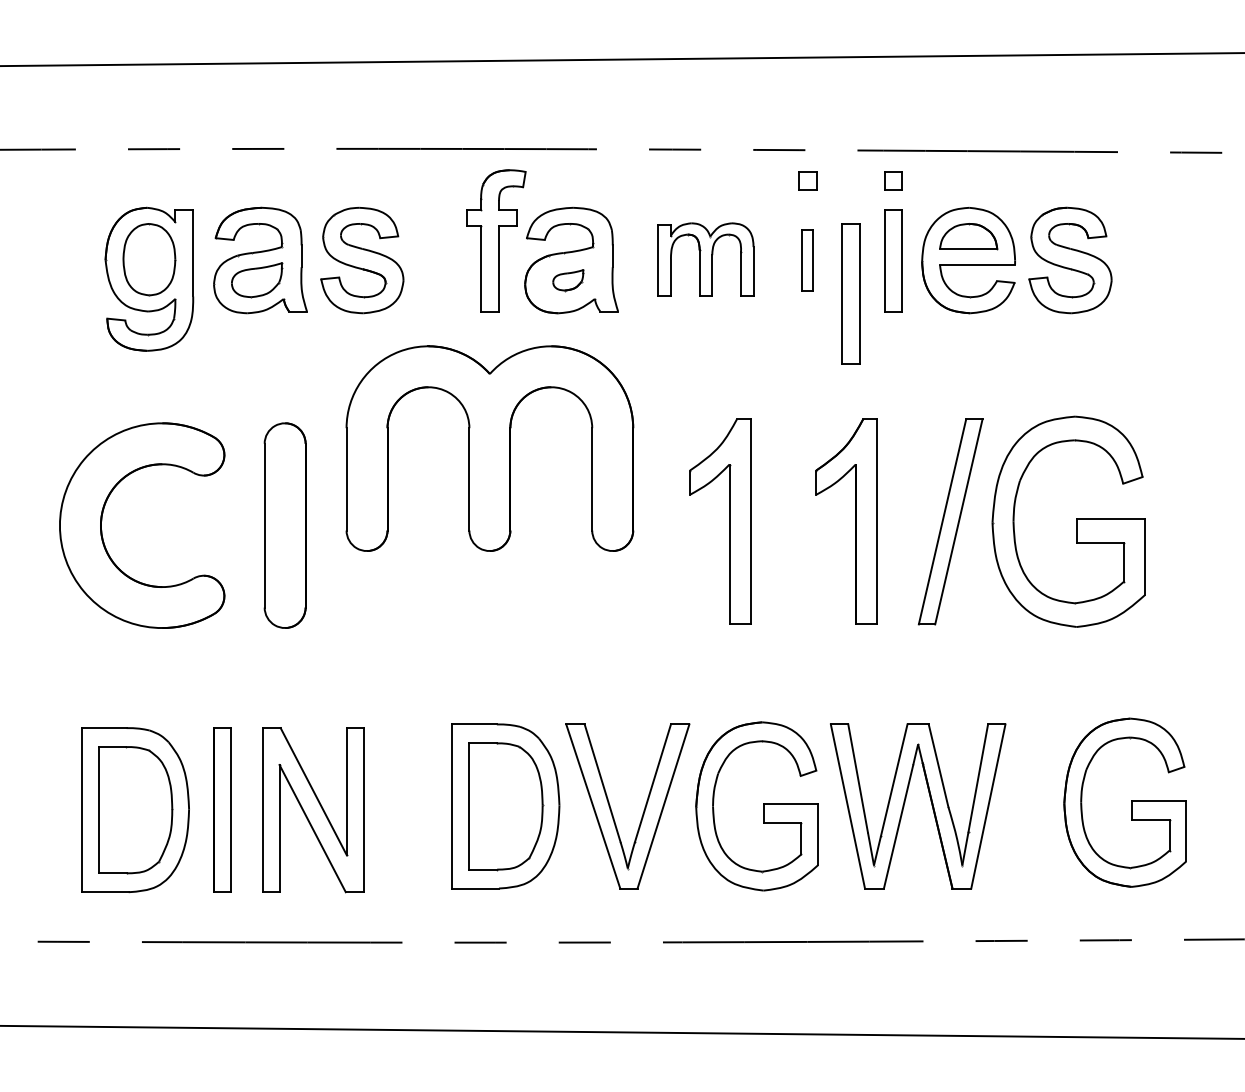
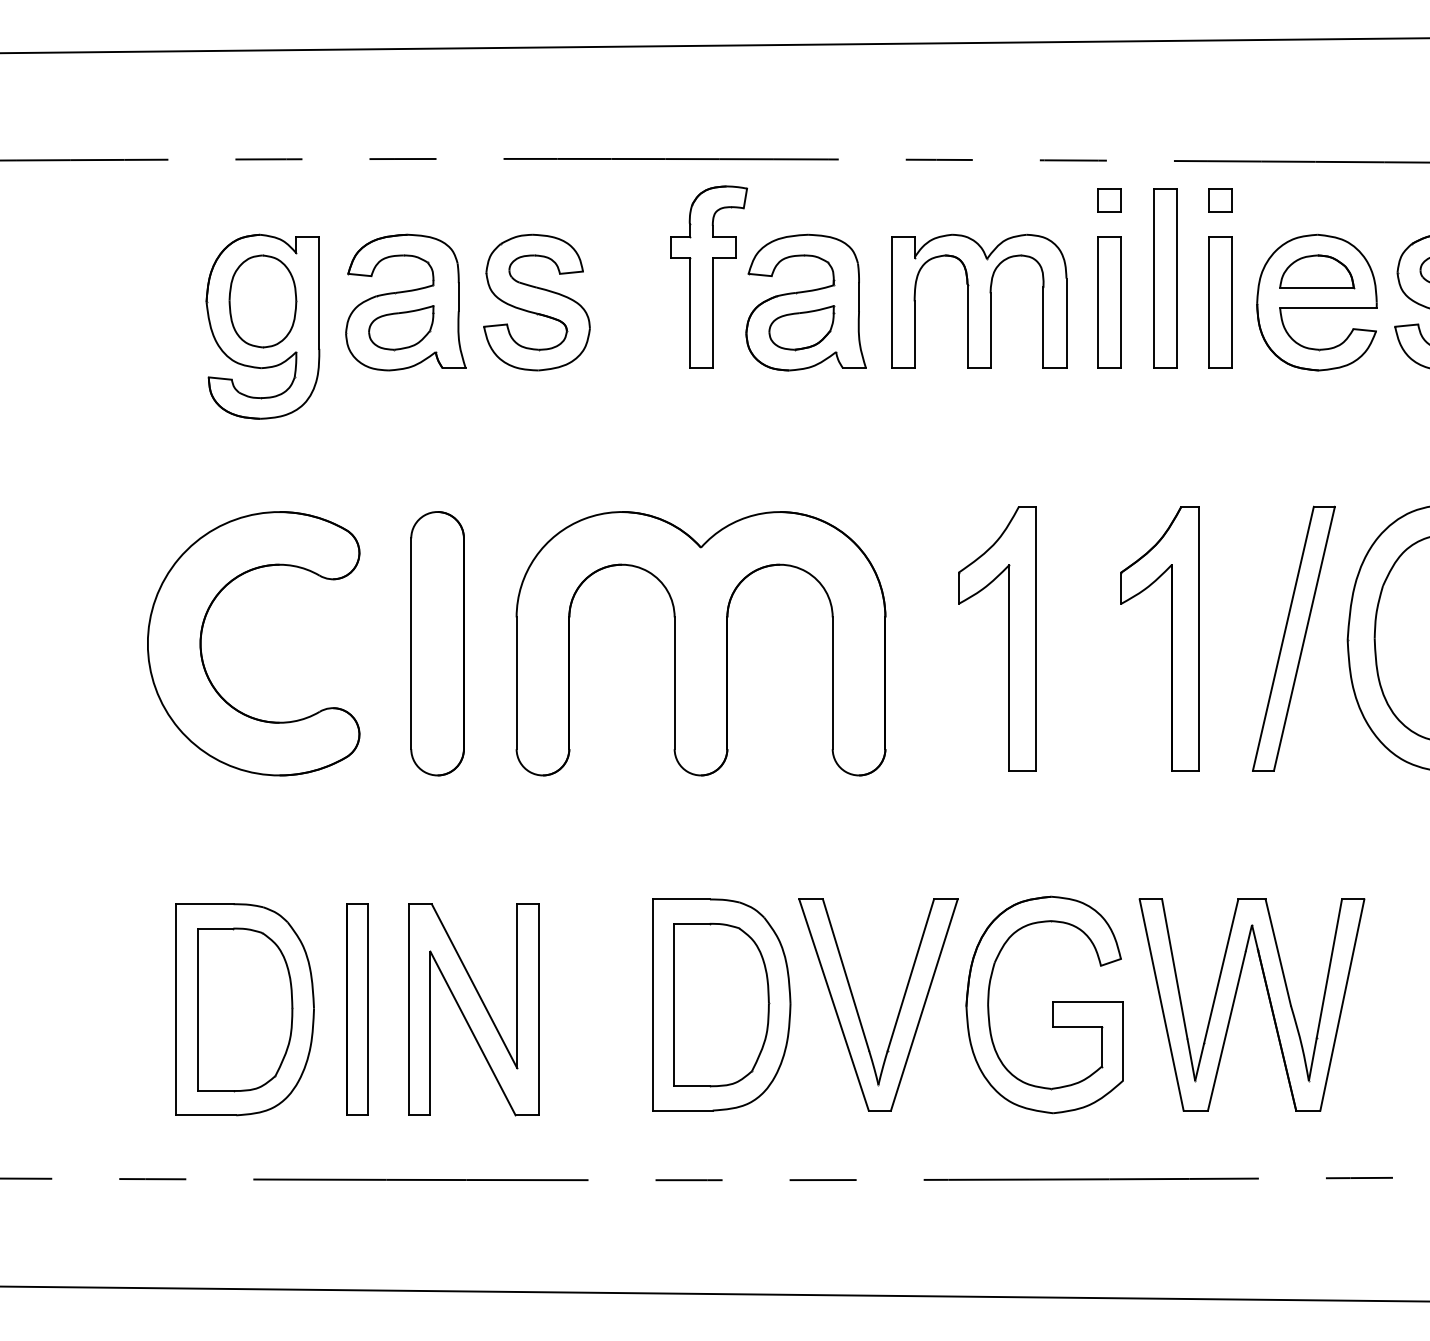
part: (705, 259) -> (978, 301), size x1.43
part: (807, 260) -> (1109, 302), size x1.67
part: (568, 280) -> (802, 328), size x1.67
part: (850, 293) -> (1164, 278), moved
part: (489, 448) -> (700, 643), moved

